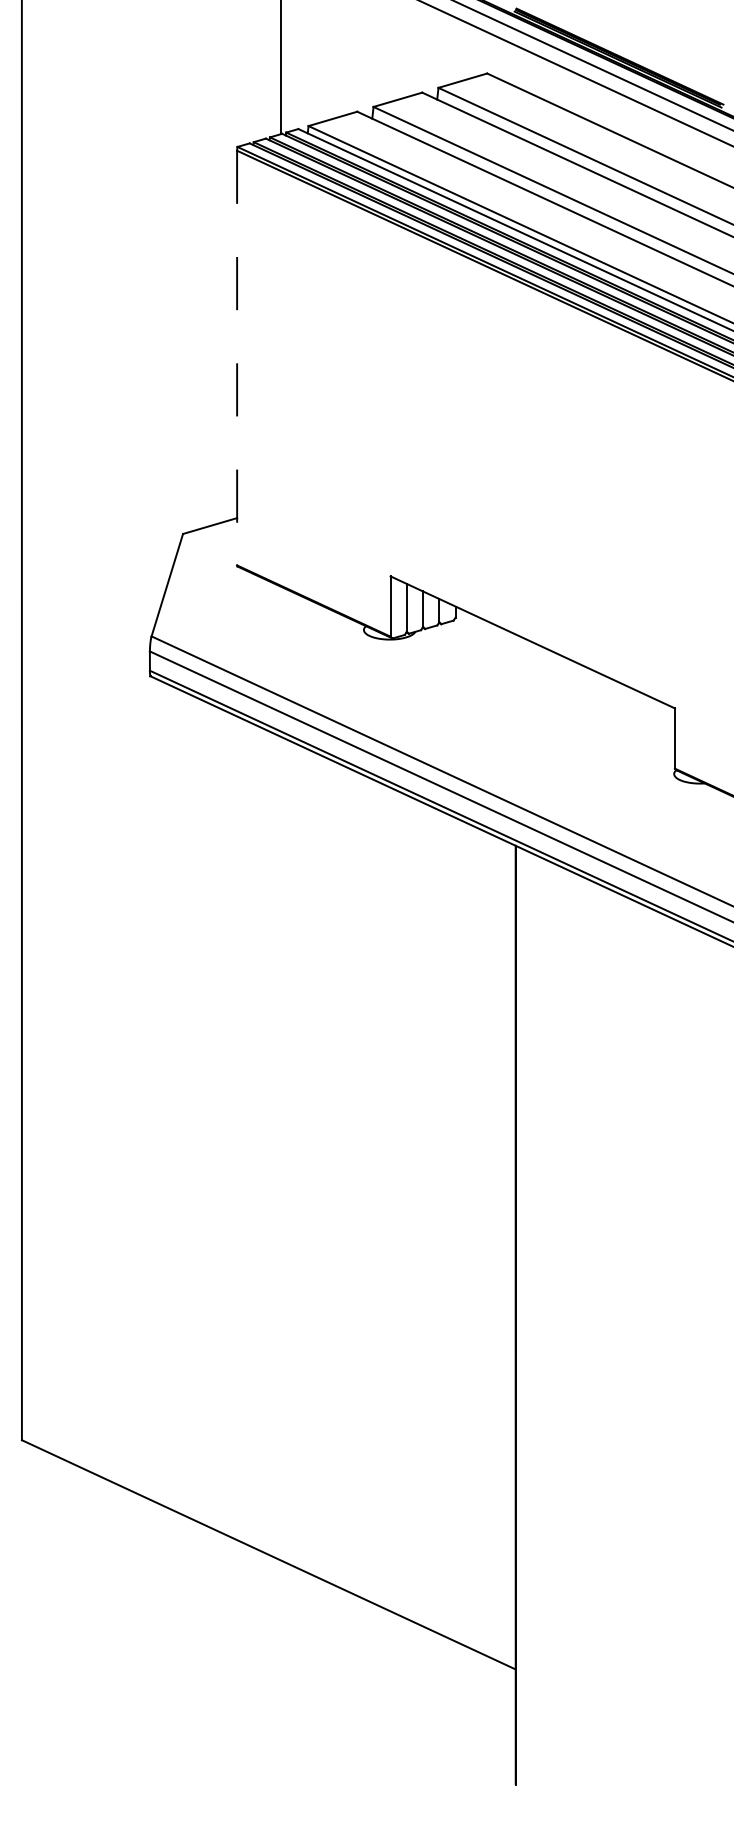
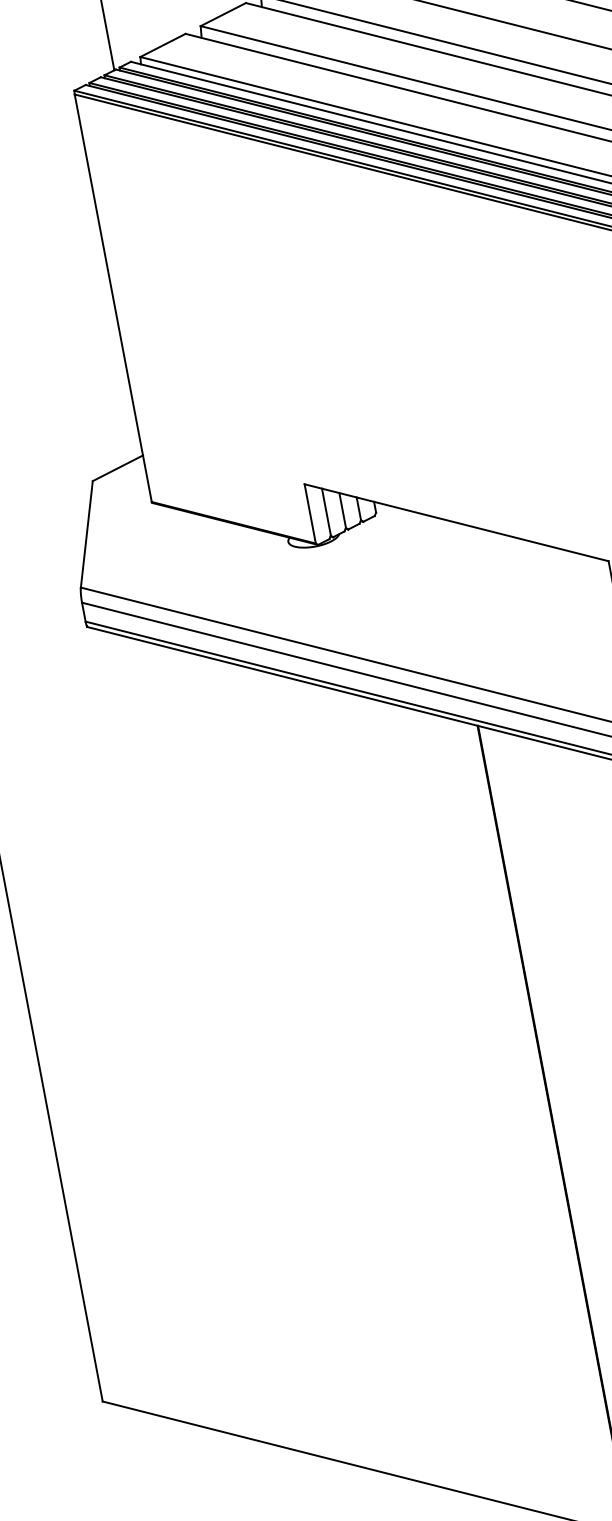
line: (237, 358) -> (113, 298), dashed -> solid

